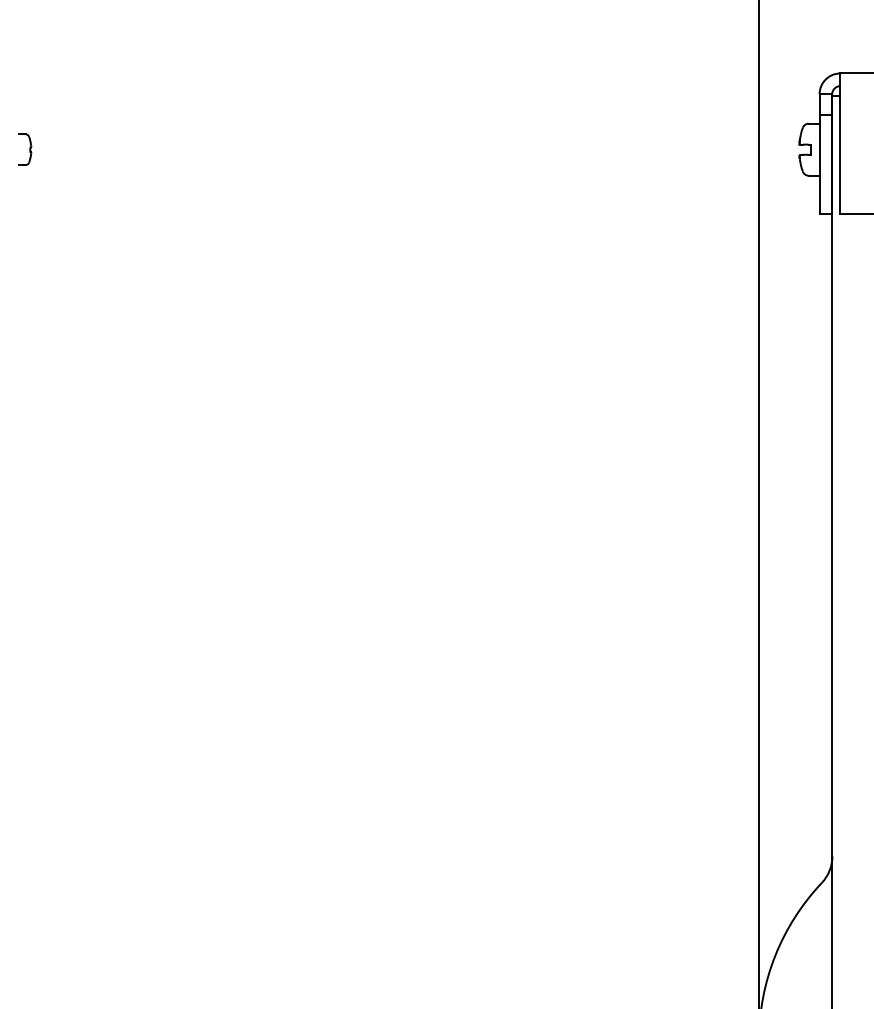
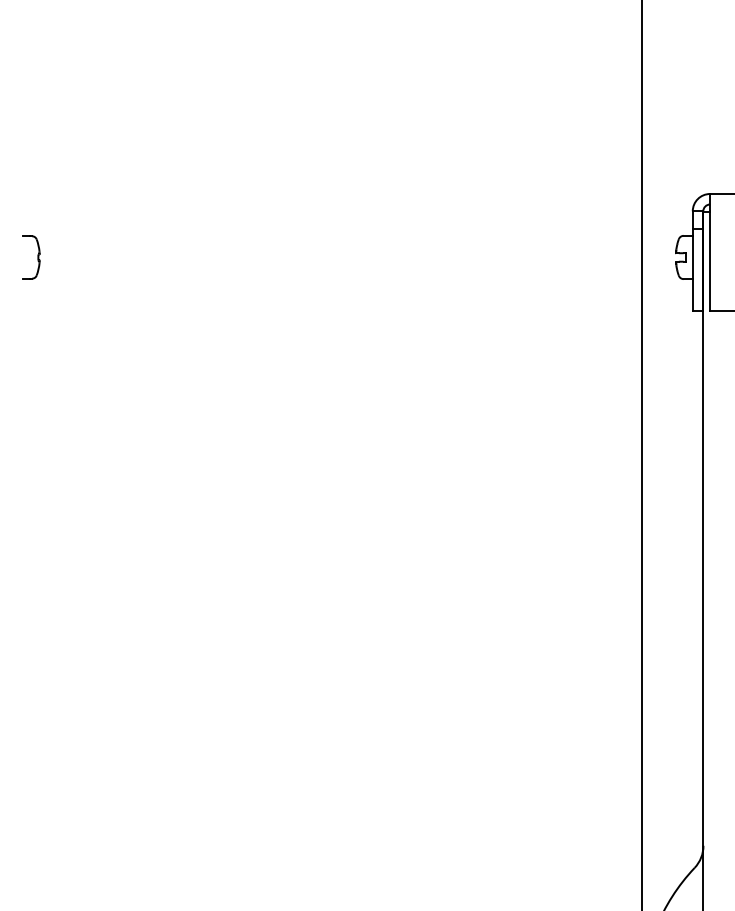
part: (25, 149) -> (31, 257), size x1.67

